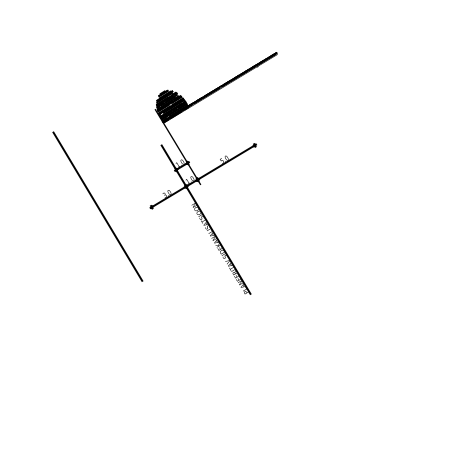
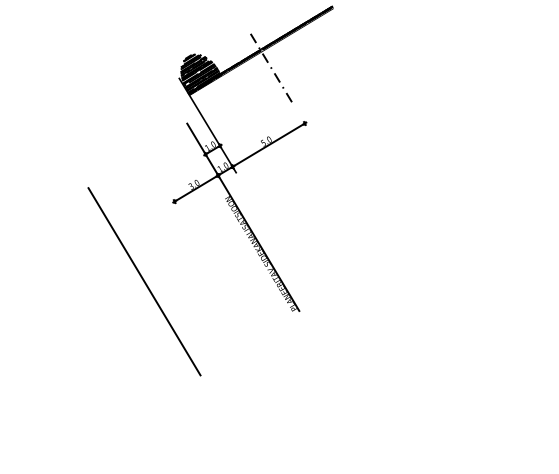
line: (227, 100) -> (270, 66), added
line: (97, 206) -> (144, 281), moved

